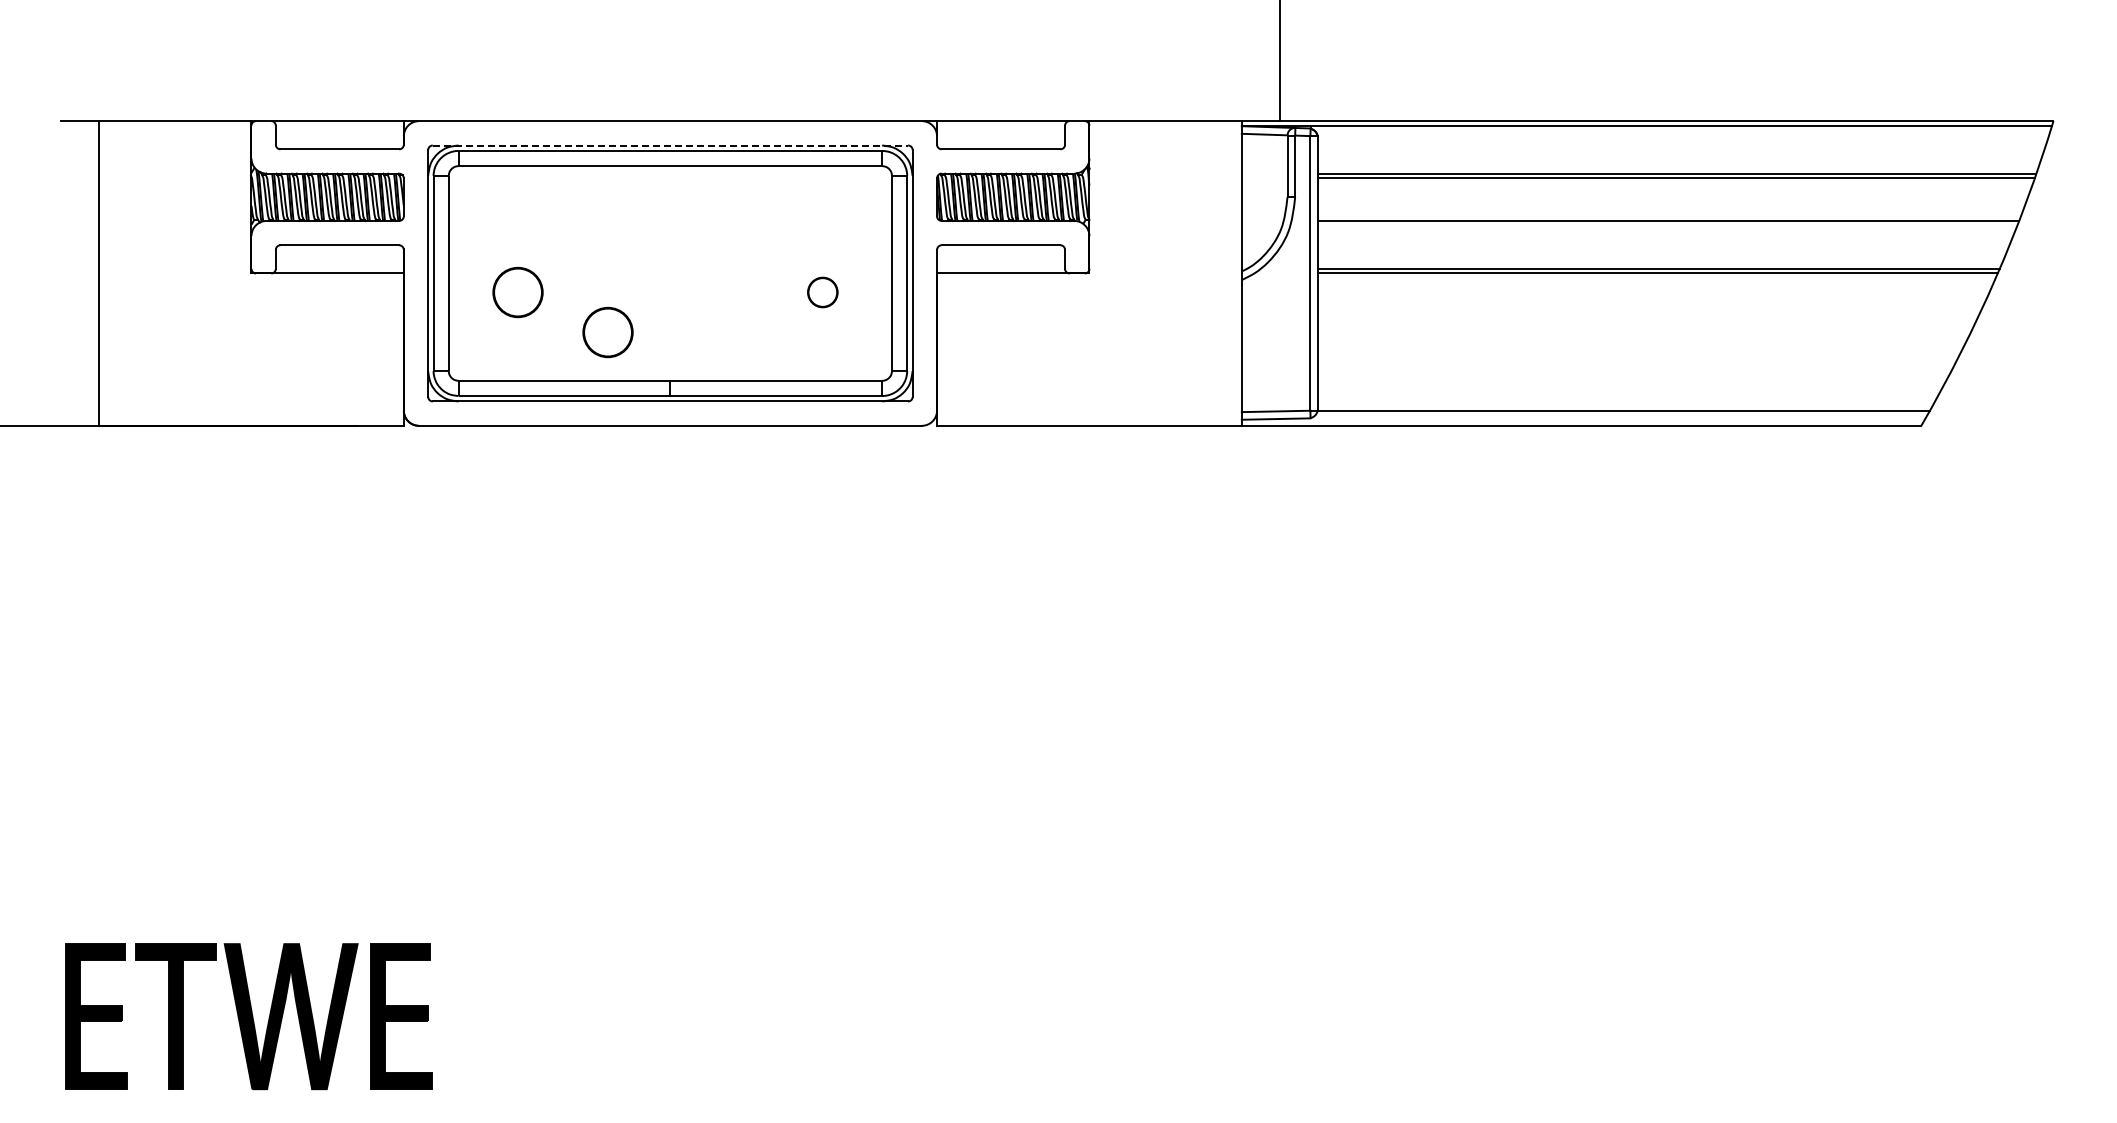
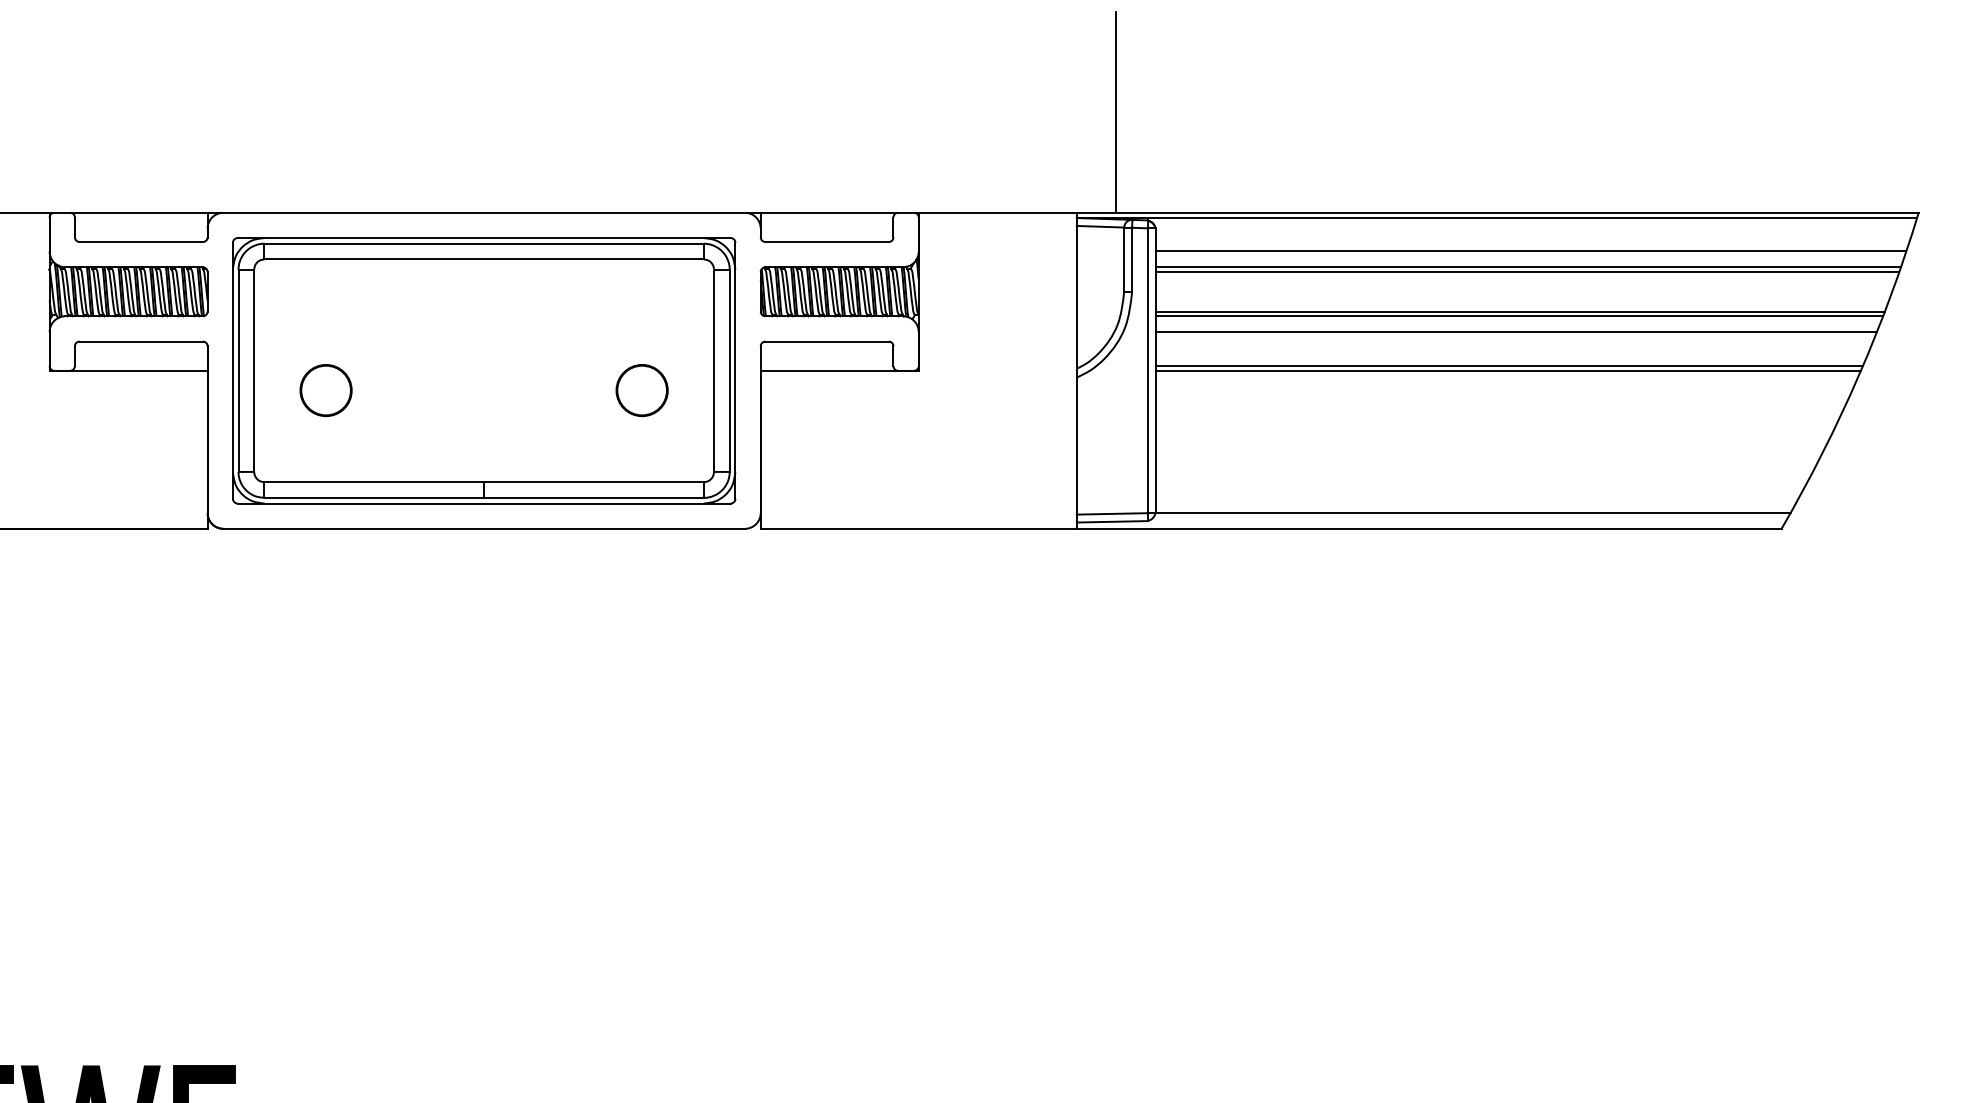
line: (670, 145) -> (484, 238), dashed -> solid
line: (1679, 158) -> (1530, 251), added
line: (1668, 216) -> (1519, 311), added
line: (1665, 236) -> (1516, 332), added
part: (822, 292) -> (641, 390), size x1.67
part: (607, 332) -> (418, 432), removed

